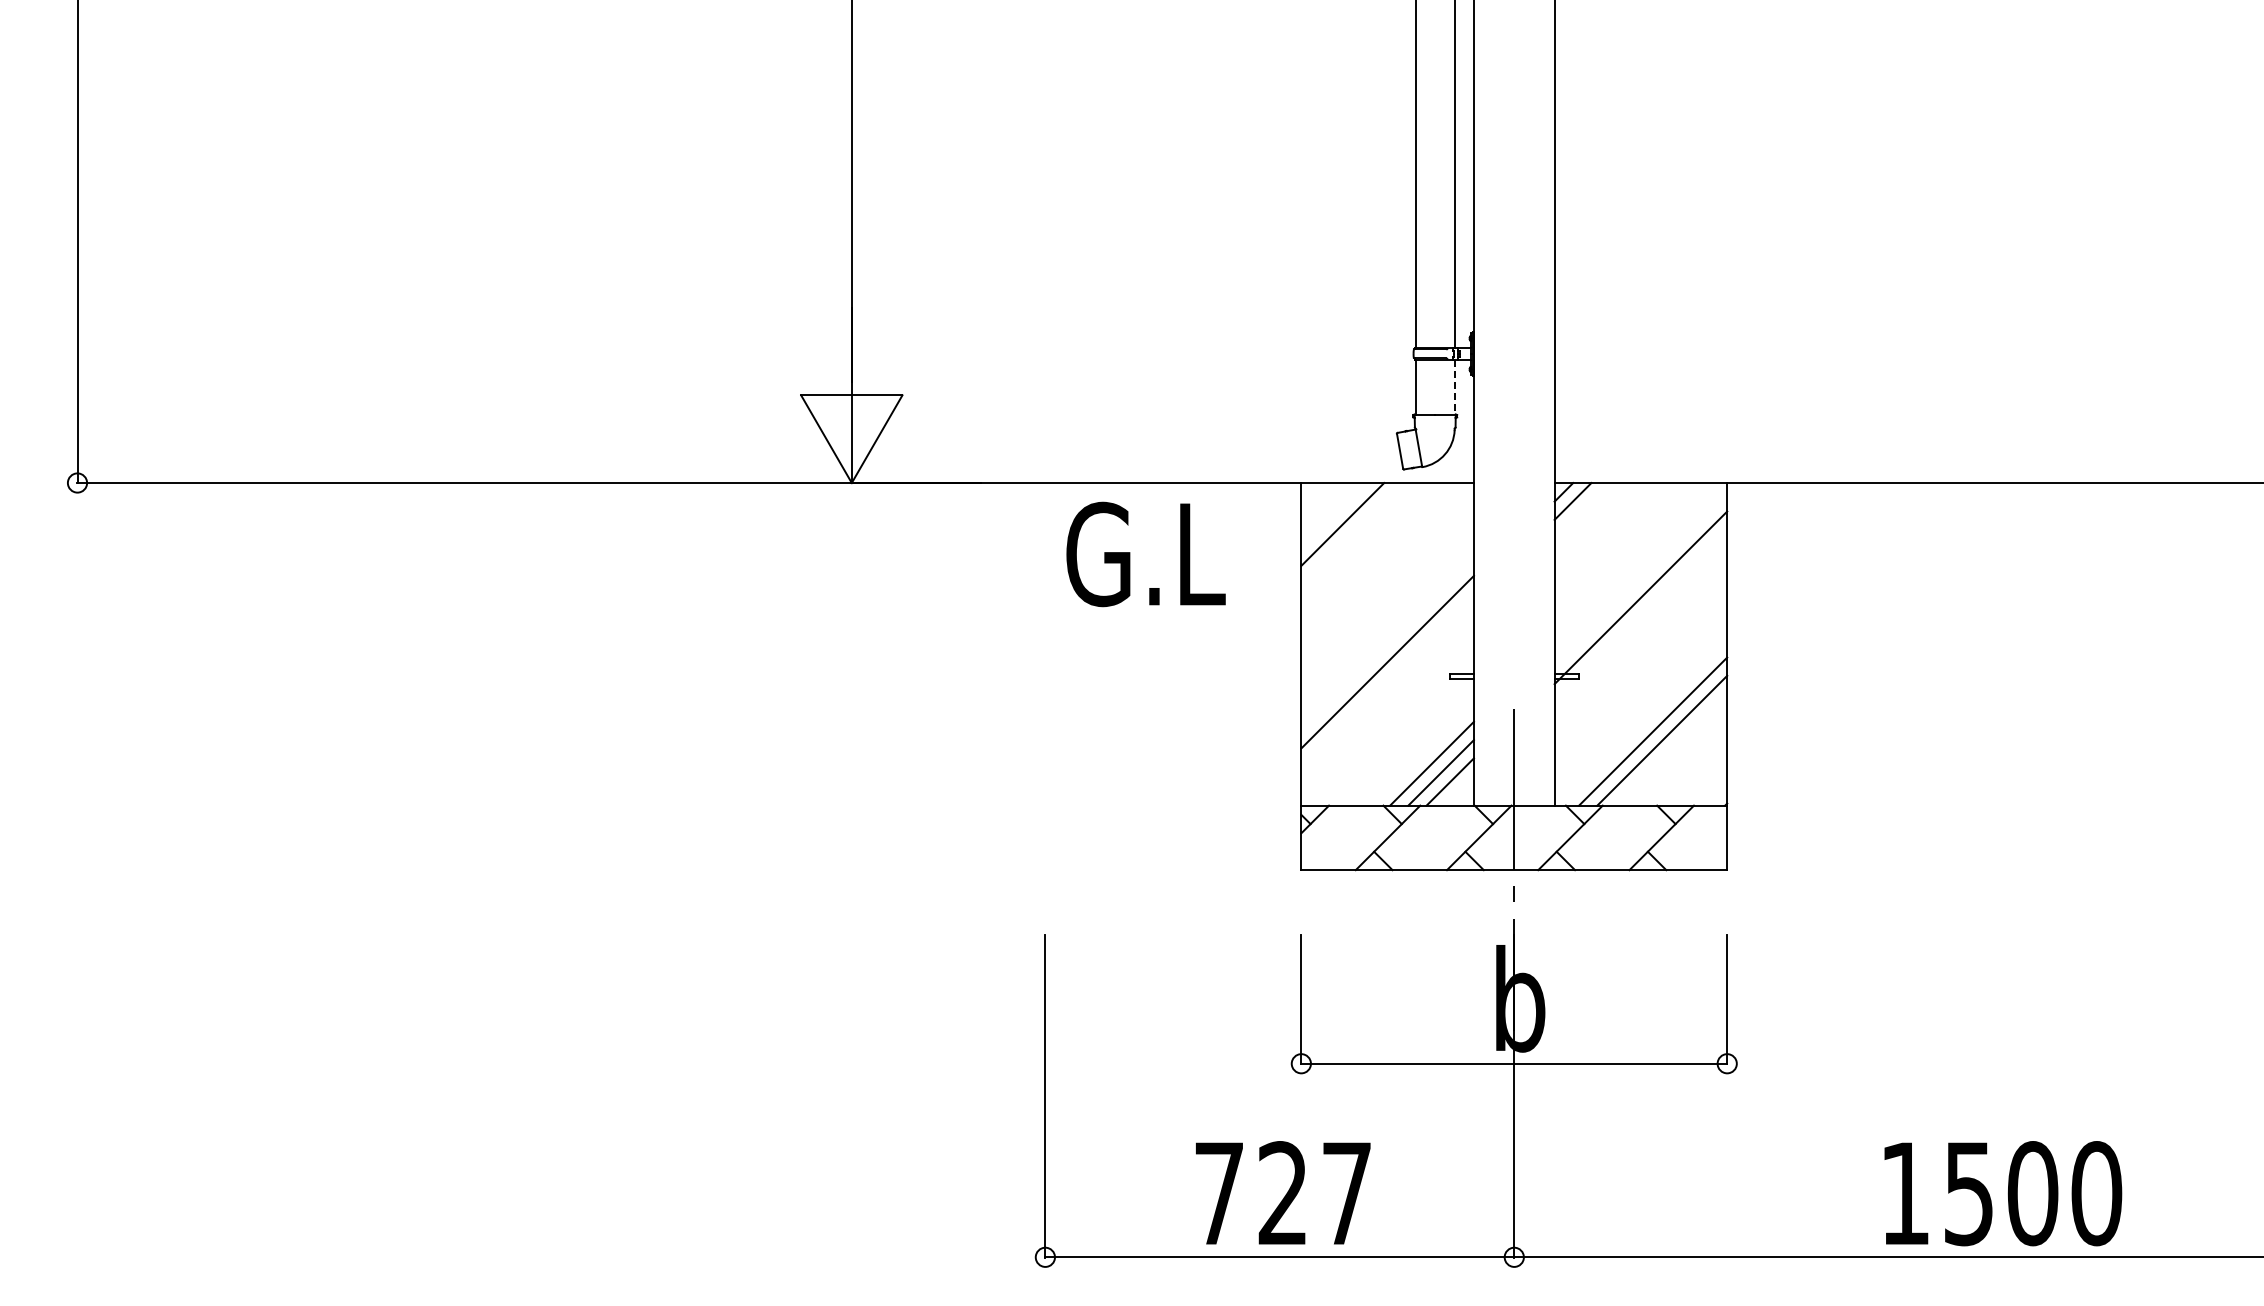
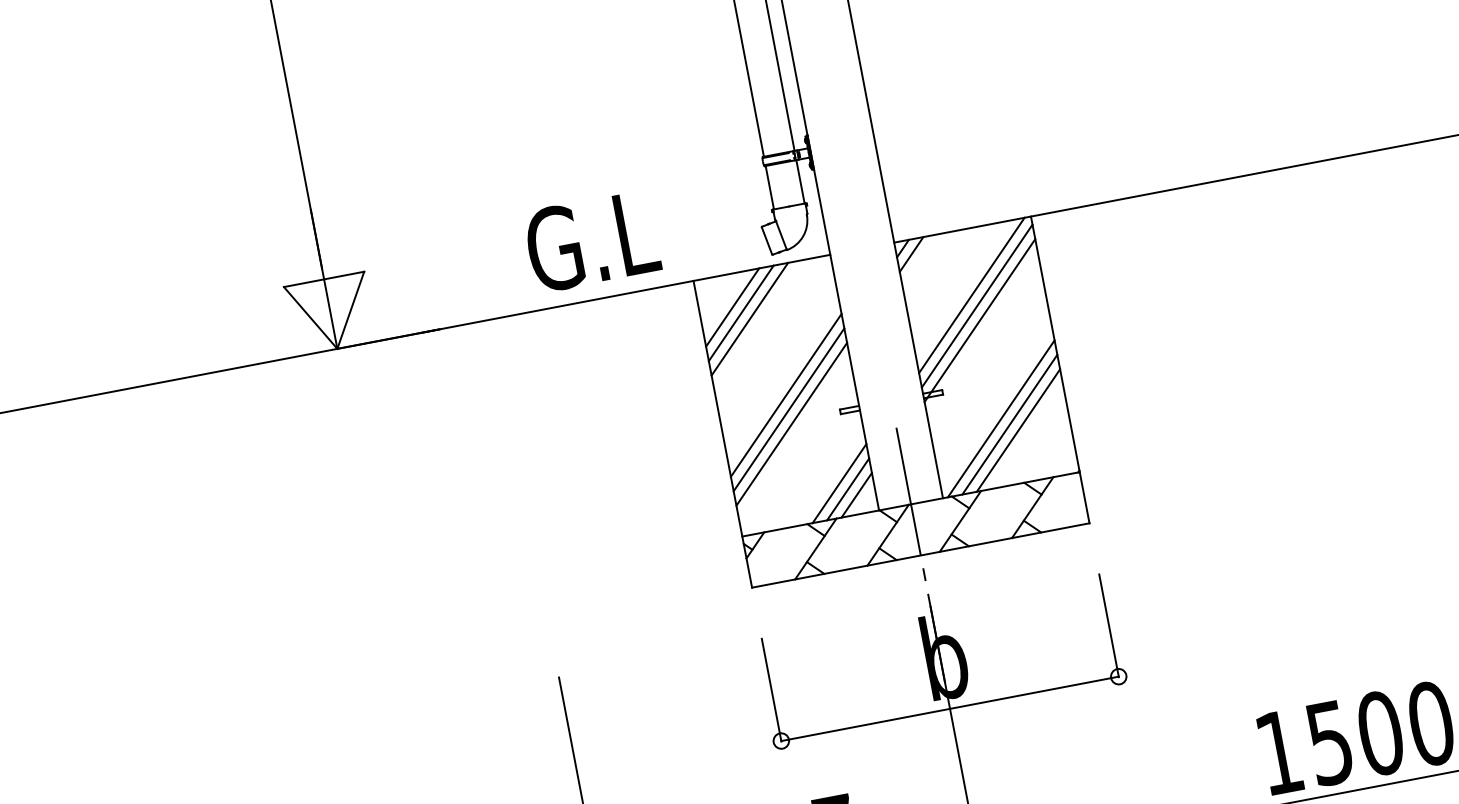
line: (1454, 387) -> (800, 182), dashed -> solid
line: (1351, 533) -> (740, 313), added
line: (1360, 542) -> (749, 319), added
text: (1145, 554) -> (591, 241), moved
line: (1636, 565) -> (971, 295), added
line: (1640, 579) -> (976, 306), added
line: (1387, 643) -> (786, 395), added
line: (1387, 680) -> (791, 424), added
line: (1643, 722) -> (1000, 418), added

